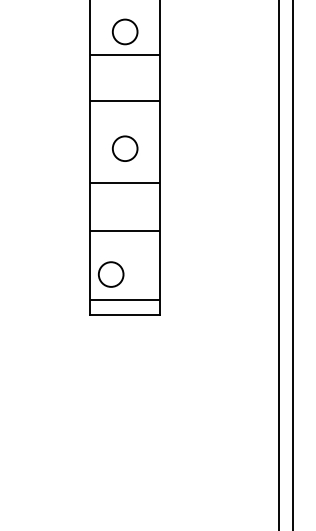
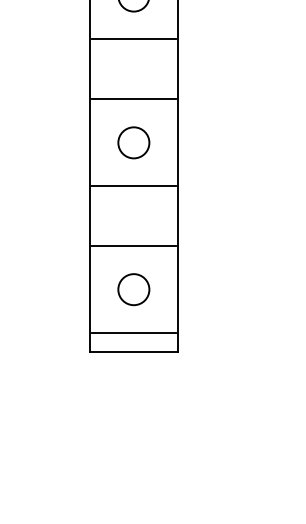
line: (124, 55) -> (133, 39), moved
line: (124, 101) -> (133, 99), moved
circle: (111, 274) -> (134, 289), moved

